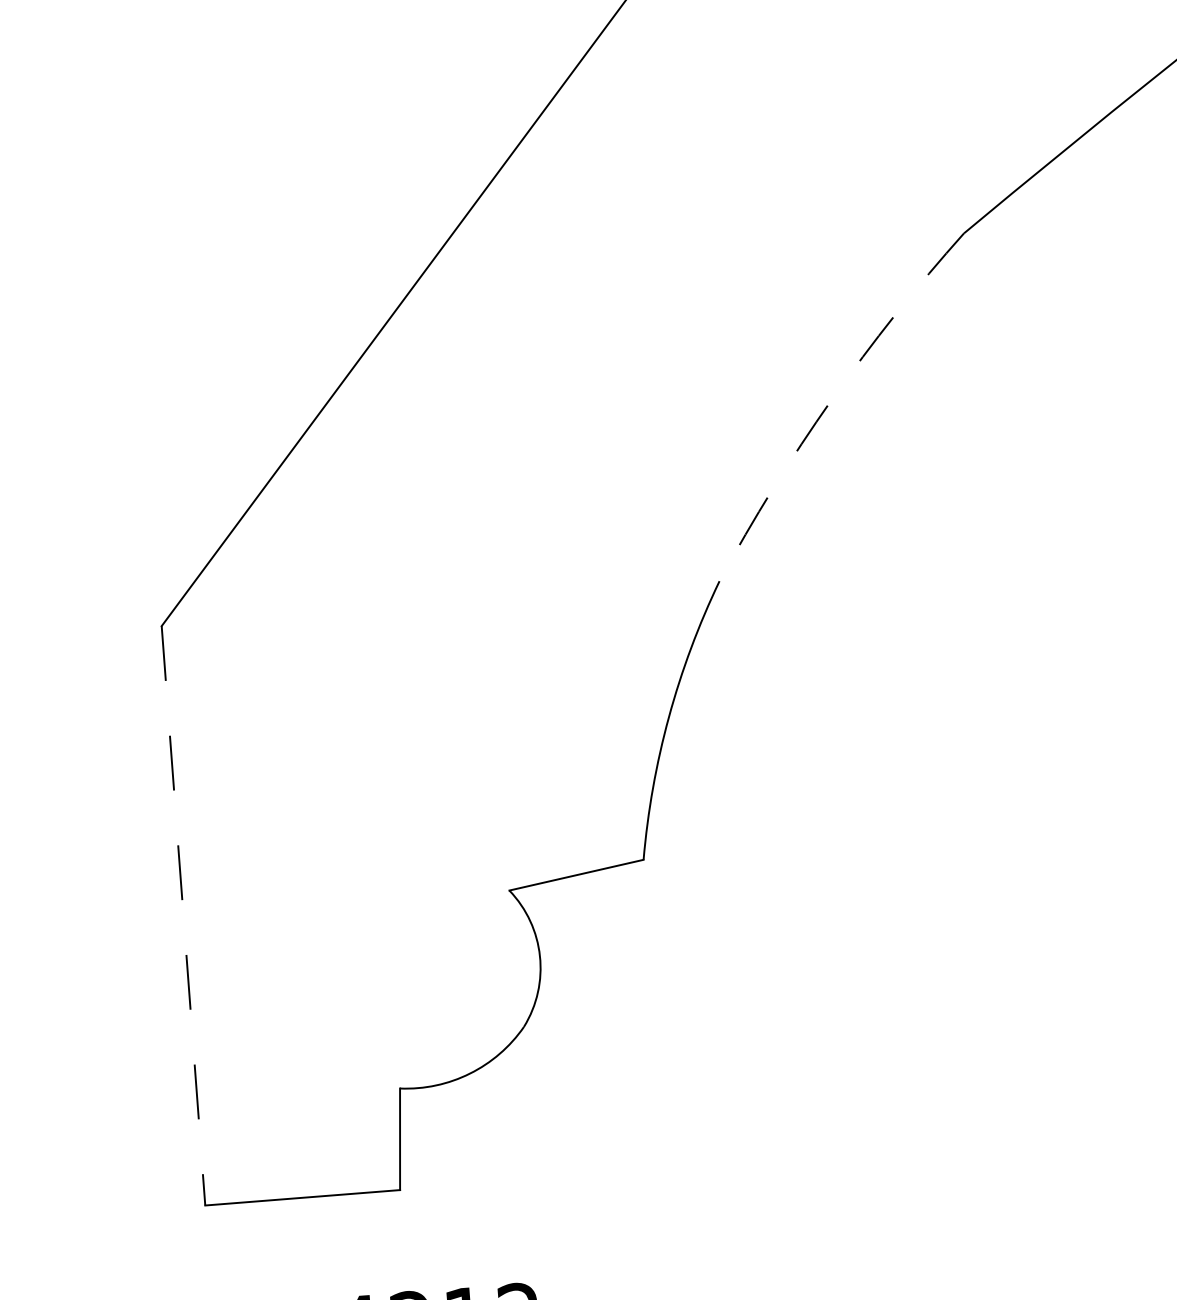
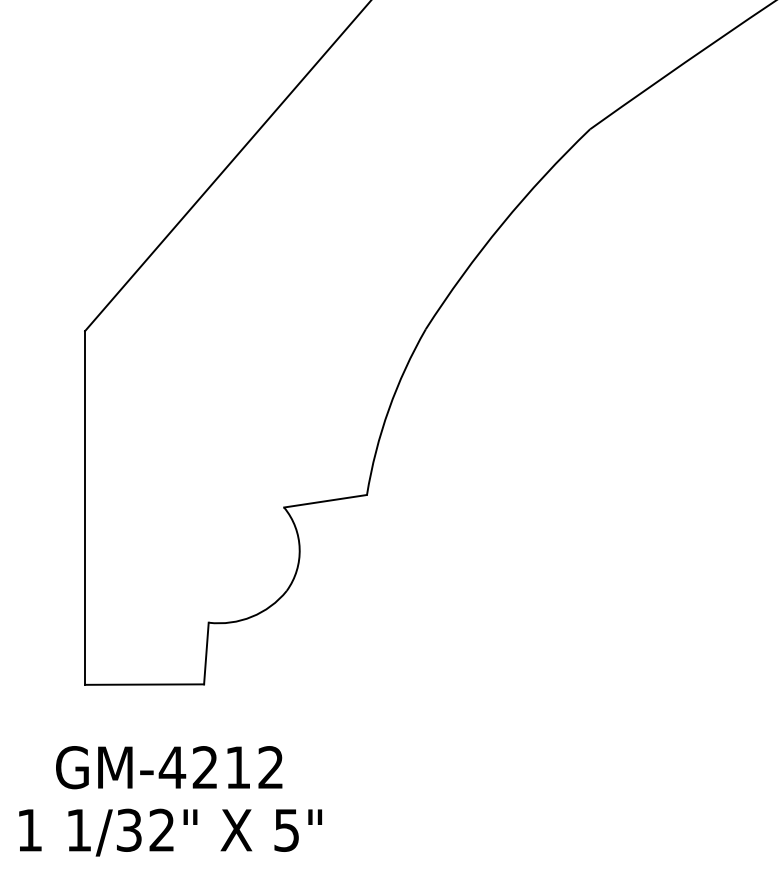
arc: (832, 400) -> (502, 224), dashed -> solid
line: (184, 914) -> (85, 507), dashed -> solid

